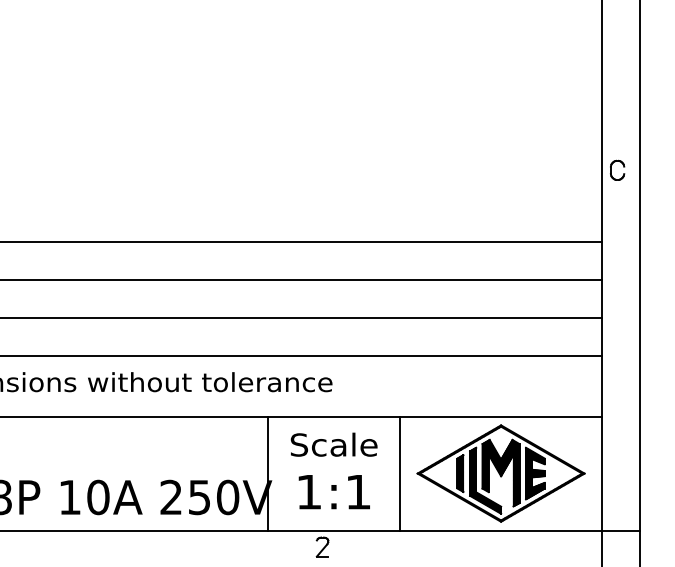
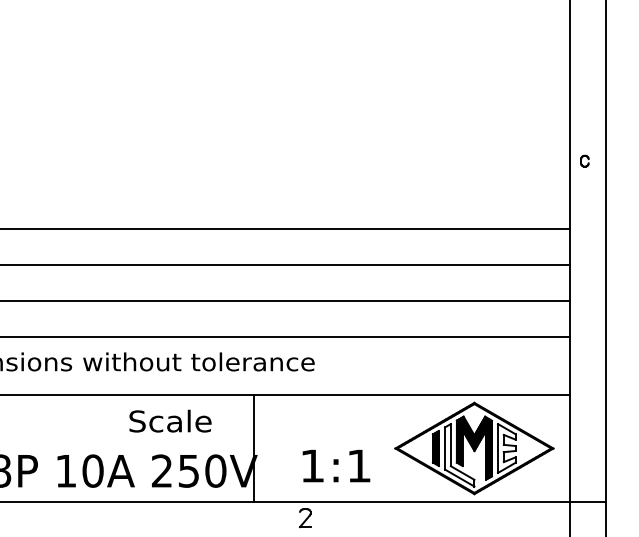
part: (617, 169) -> (584, 160), size x0.6
text: (333, 444) -> (169, 420), moved
line: (399, 473) -> (378, 448), removed
hatch: (535, 473) -> (507, 448), removed
hatch: (485, 480) -> (459, 455), removed
text: (333, 492) -> (335, 466), moved

